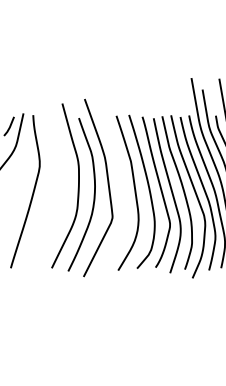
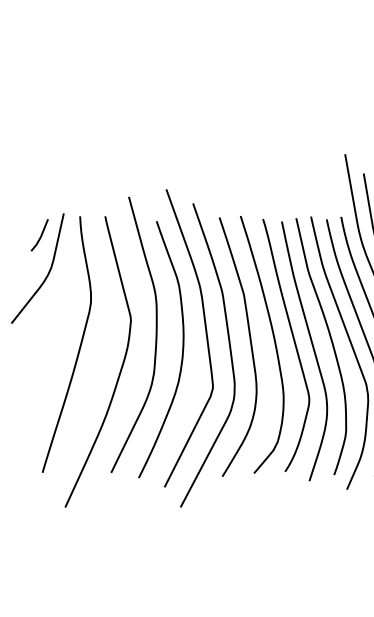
curve: (121, 192) -> (227, 345), added
curve: (56, 207) -> (119, 371), added

